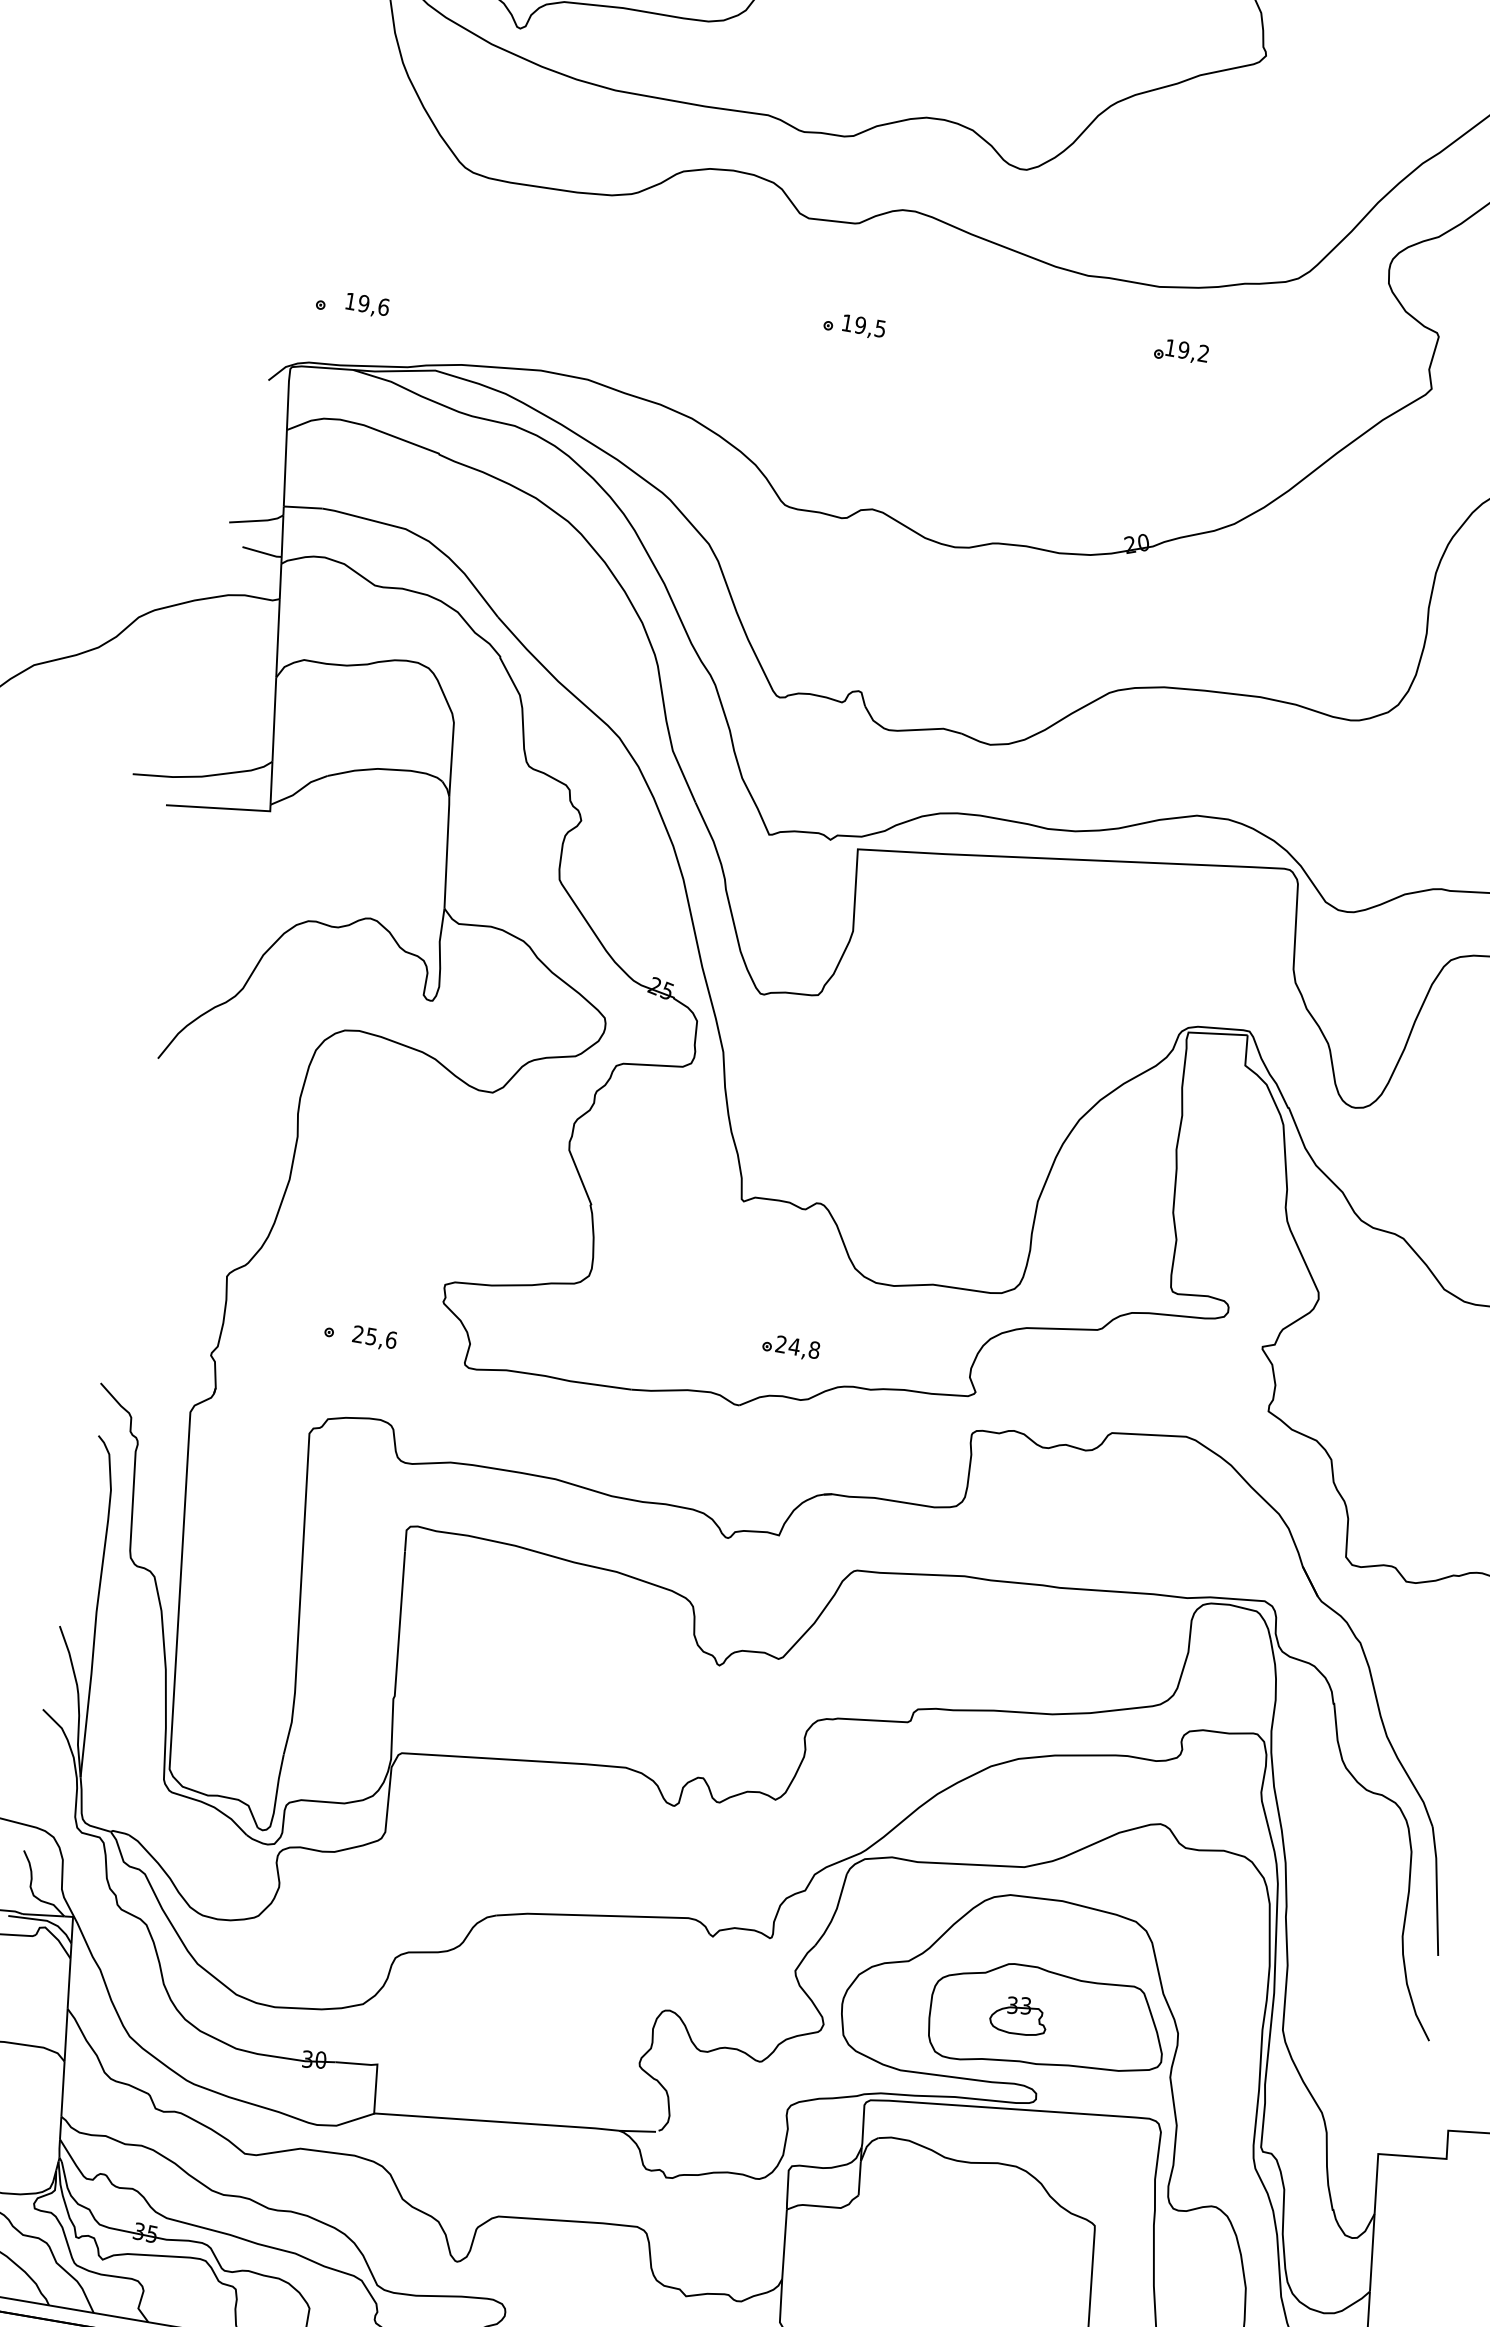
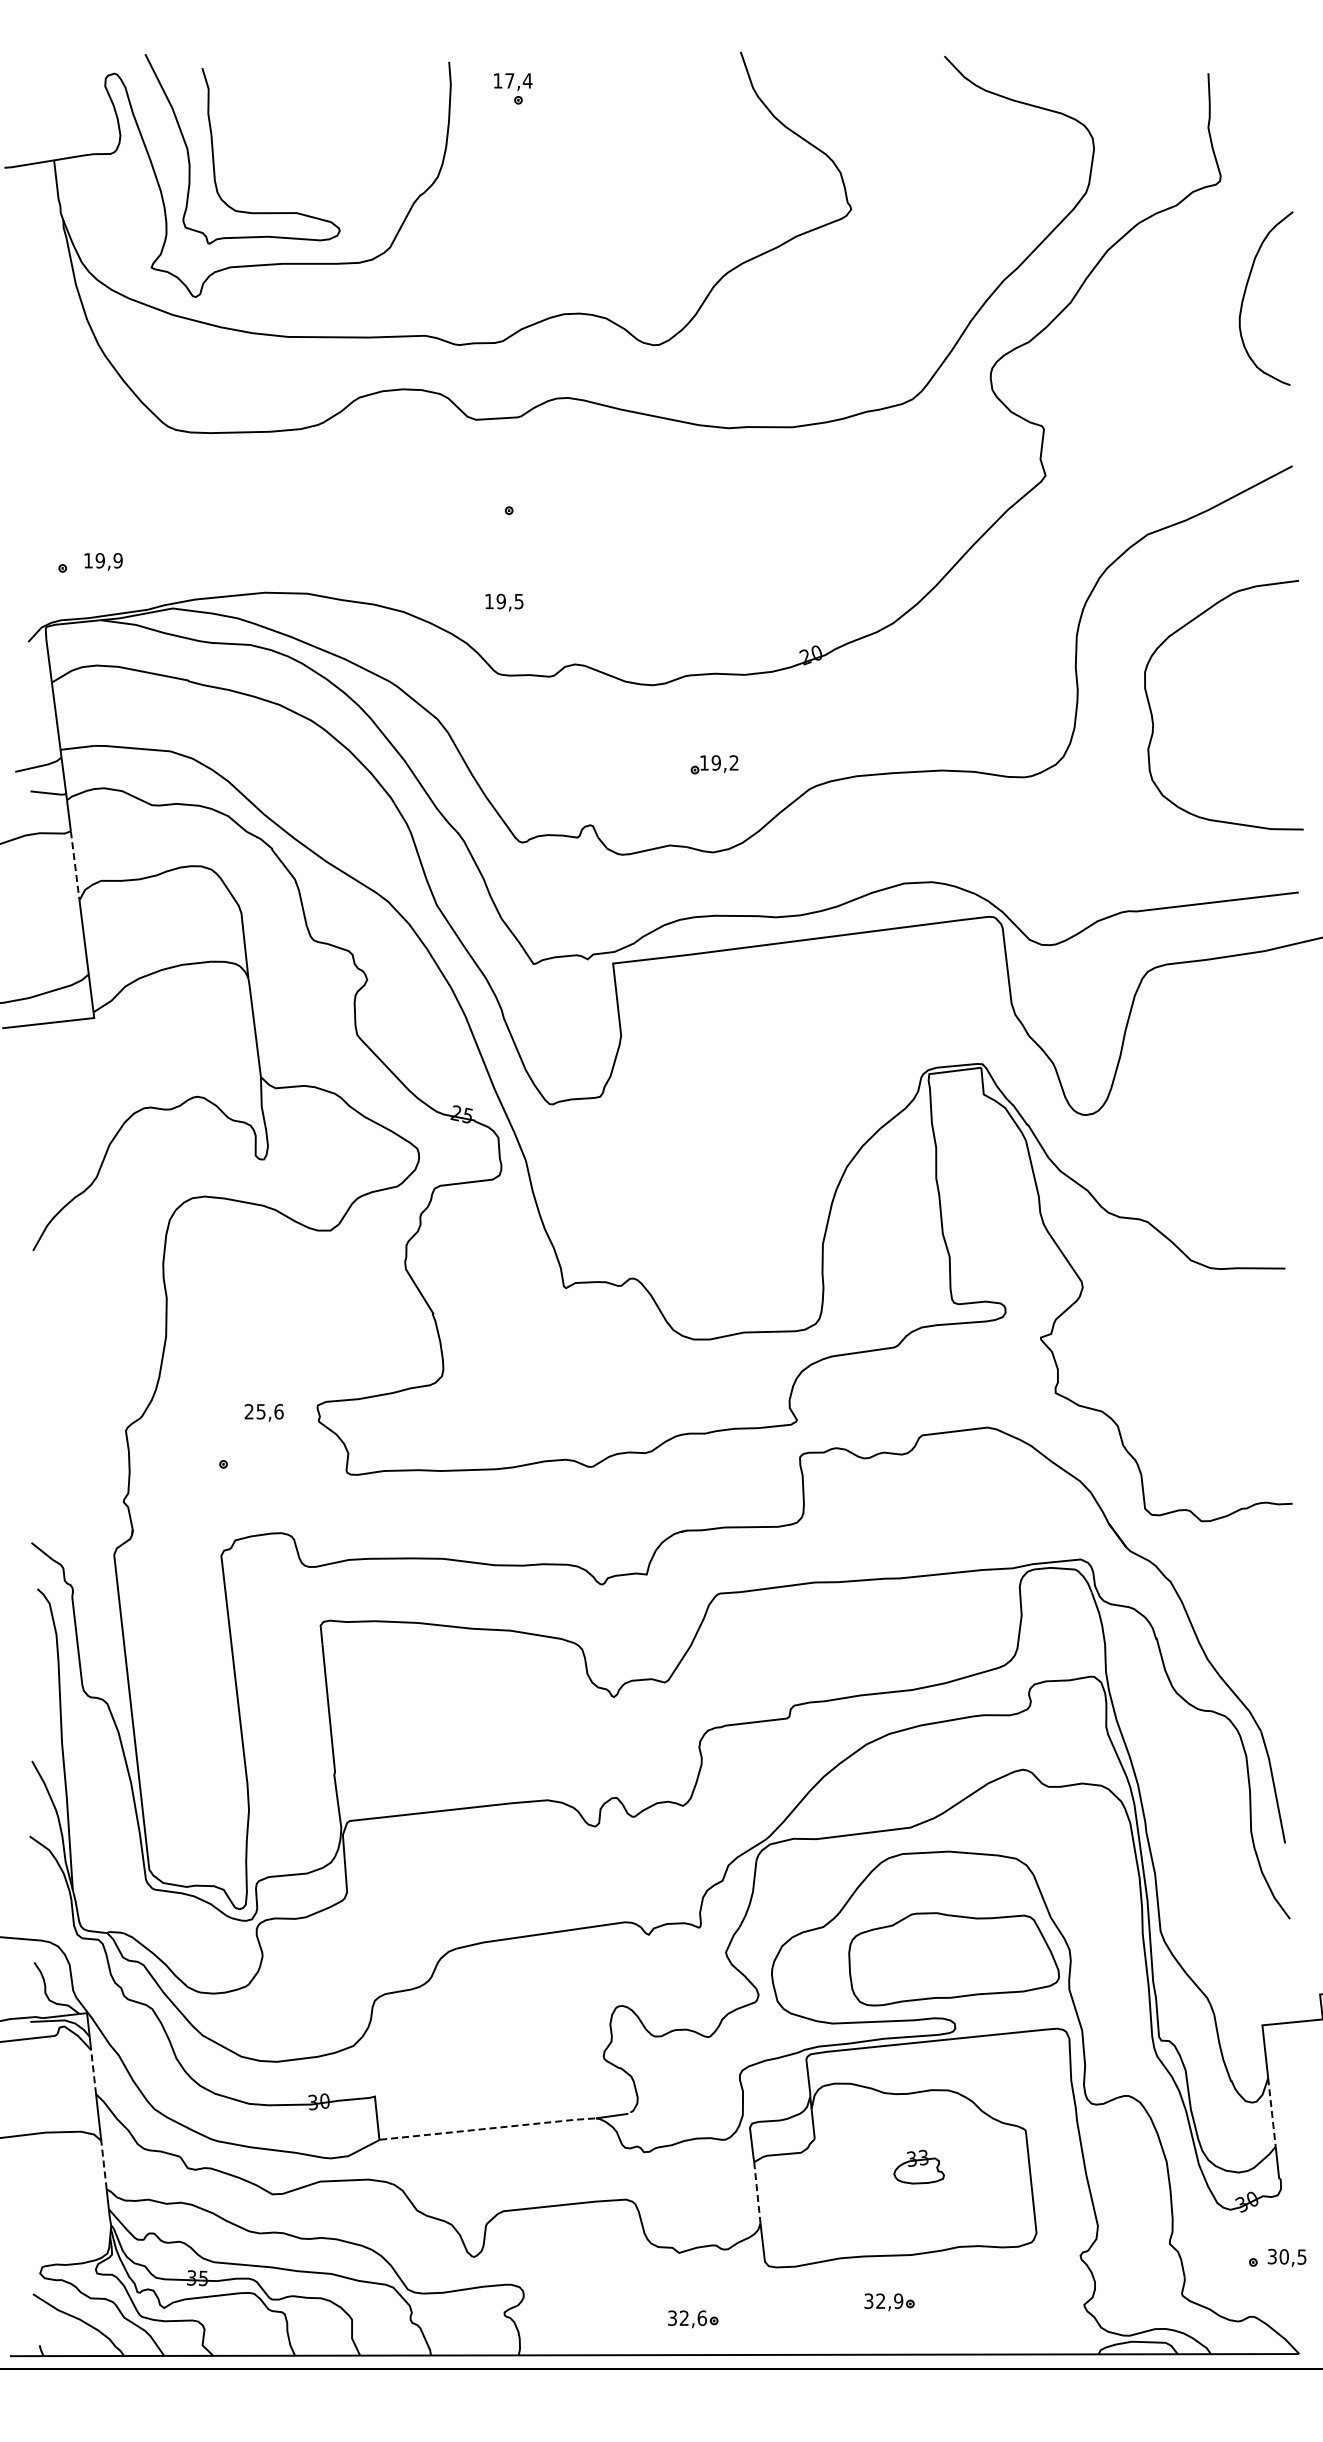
text: (383, 306) -> (117, 560), 19,6 -> 19,9
text: (863, 327) -> (504, 602), moved
part: (1181, 351) -> (714, 764), moved
line: (278, 638) -> (75, 865), solid -> dashed
text: (374, 1337) -> (263, 1412), moved
part: (790, 1347) -> (628, 1408), removed
line: (69, 1983) -> (93, 2071), solid -> dashed
part: (1018, 2014) -> (918, 2166), moved
line: (62, 2088) -> (103, 2164), solid -> dashed
line: (498, 2121) -> (489, 2128), solid -> dashed
line: (784, 2243) -> (757, 2192), solid -> dashed
line: (1372, 2252) -> (1272, 2112), solid -> dashed

